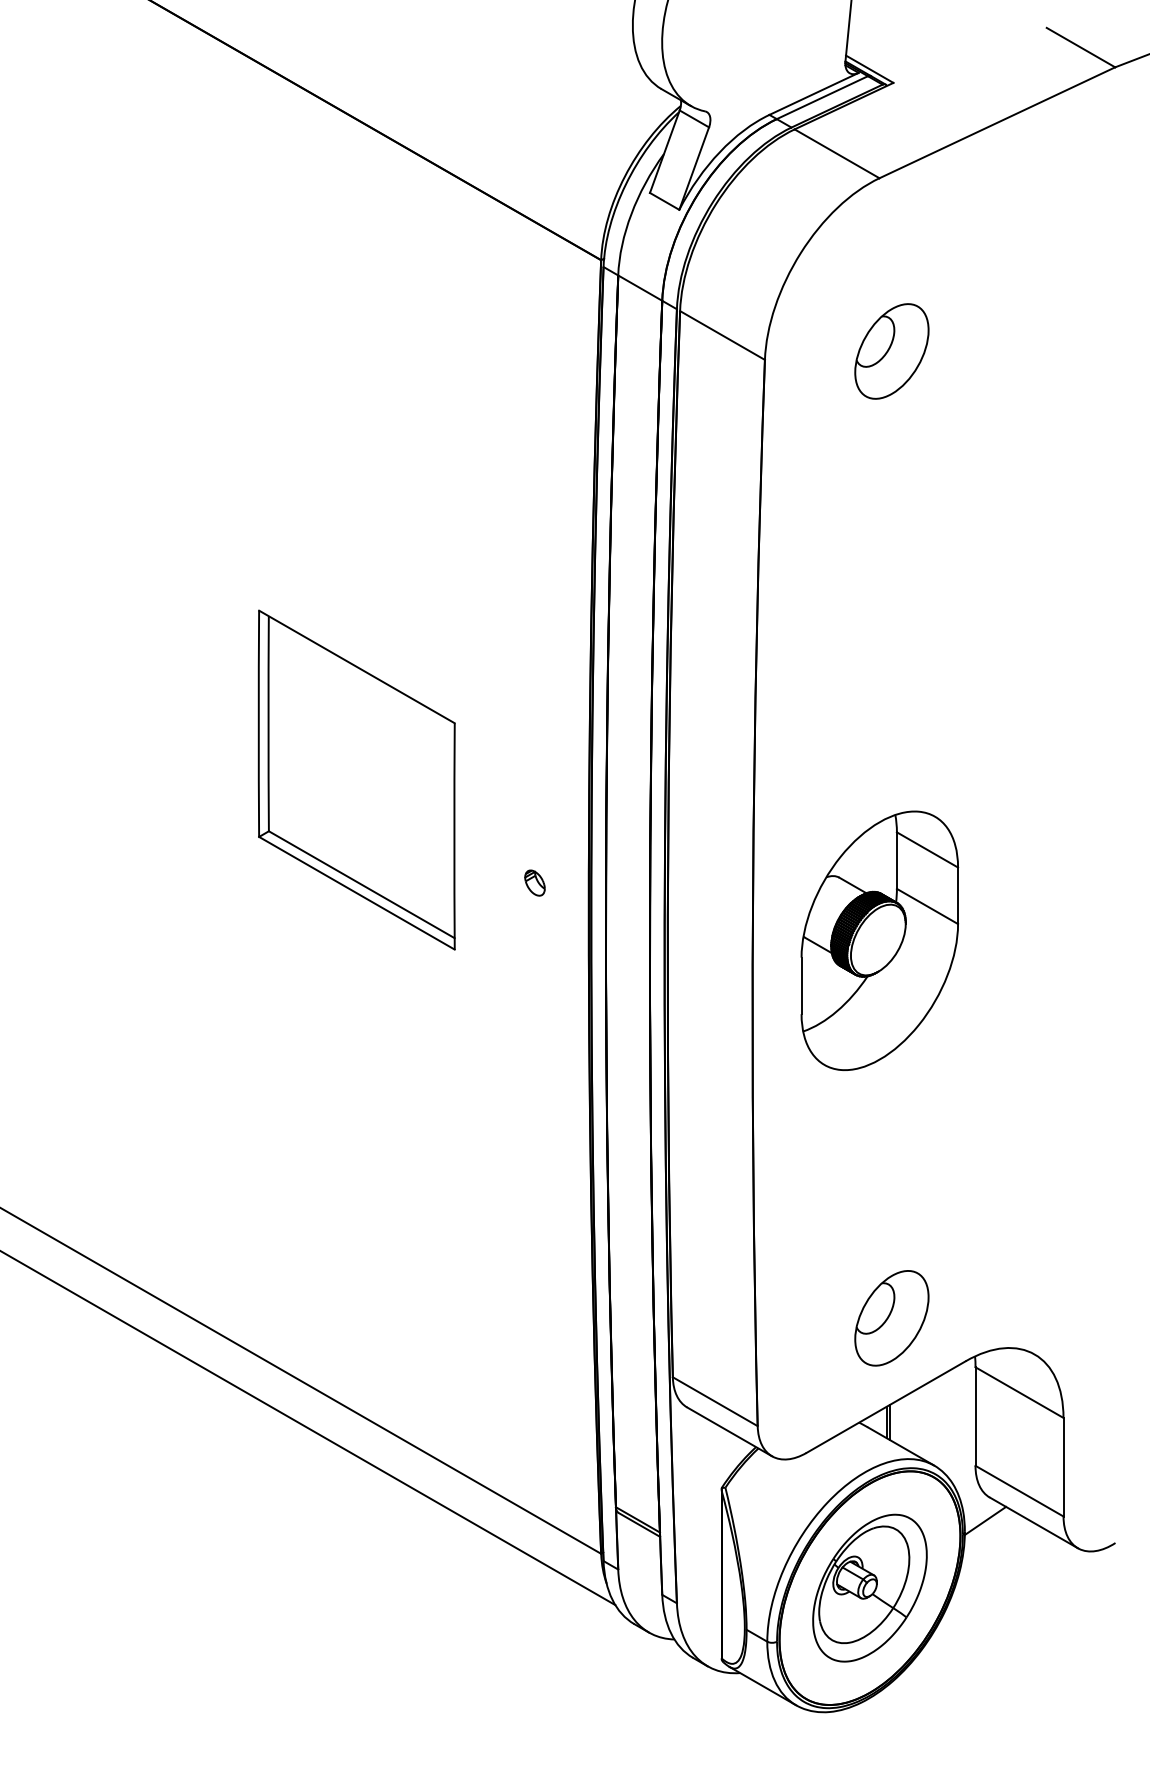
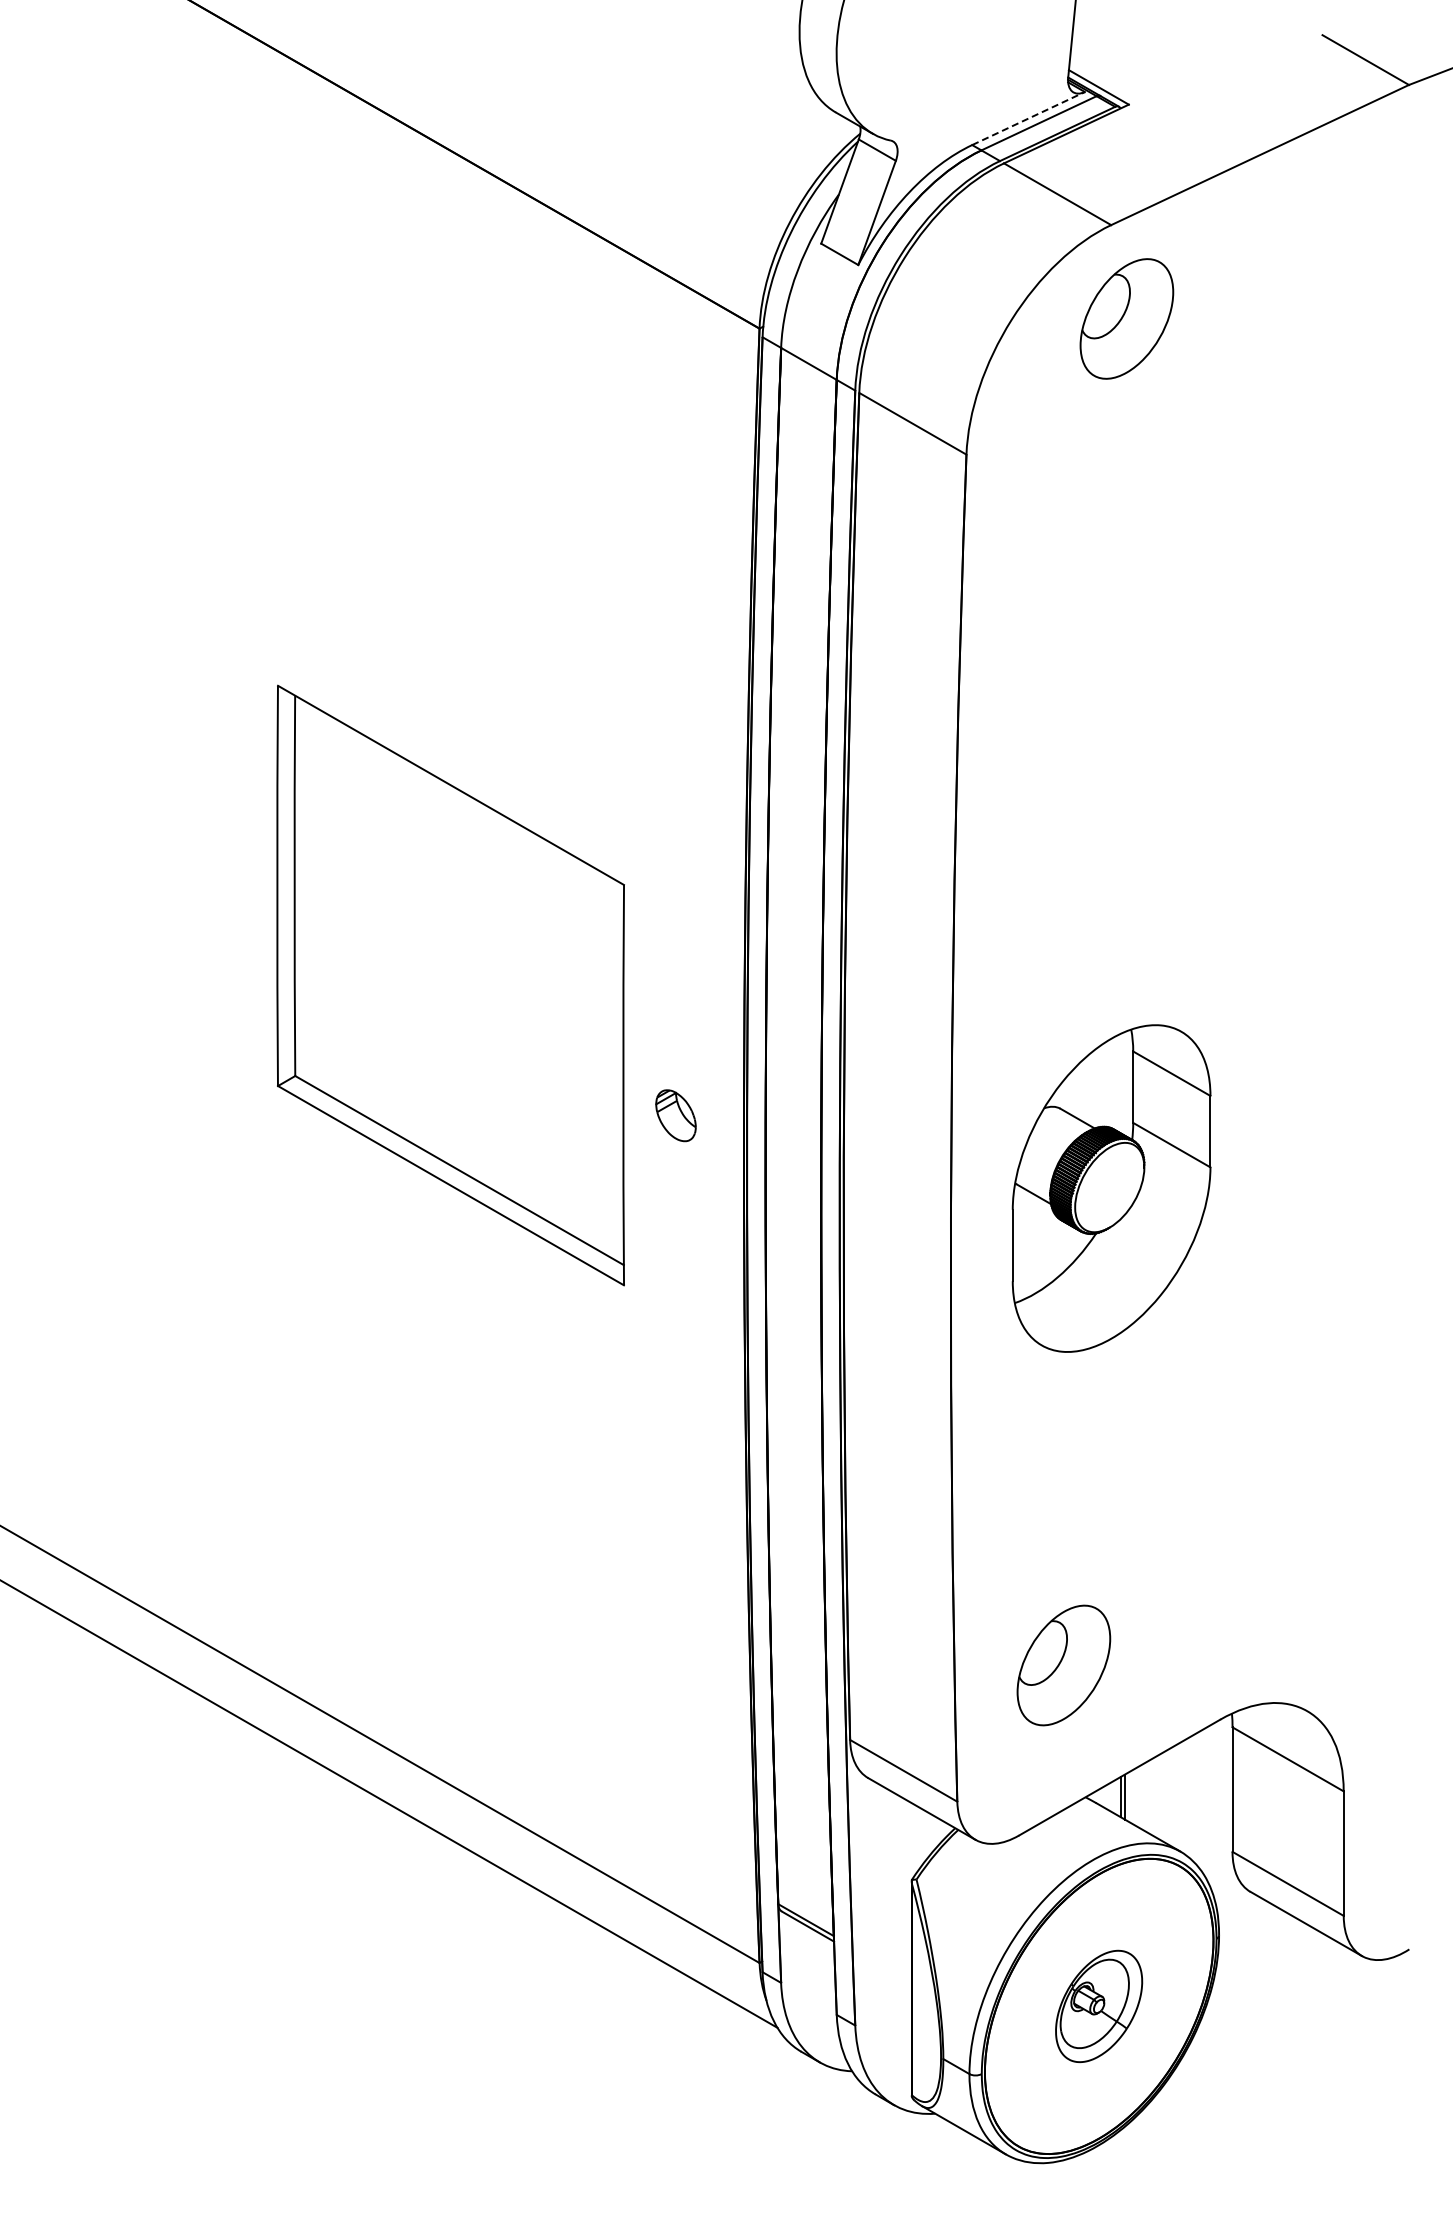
line: (814, 93) -> (1029, 118), solid -> dashed
part: (891, 351) -> (1126, 318), moved
part: (356, 780) -> (450, 985), size x1.4
part: (534, 883) -> (675, 1115), size x1.6
part: (891, 1318) -> (1063, 1665), moved
line: (985, 1520) -> (1245, 1921), removed
part: (869, 1588) -> (1098, 2006), size x0.6

